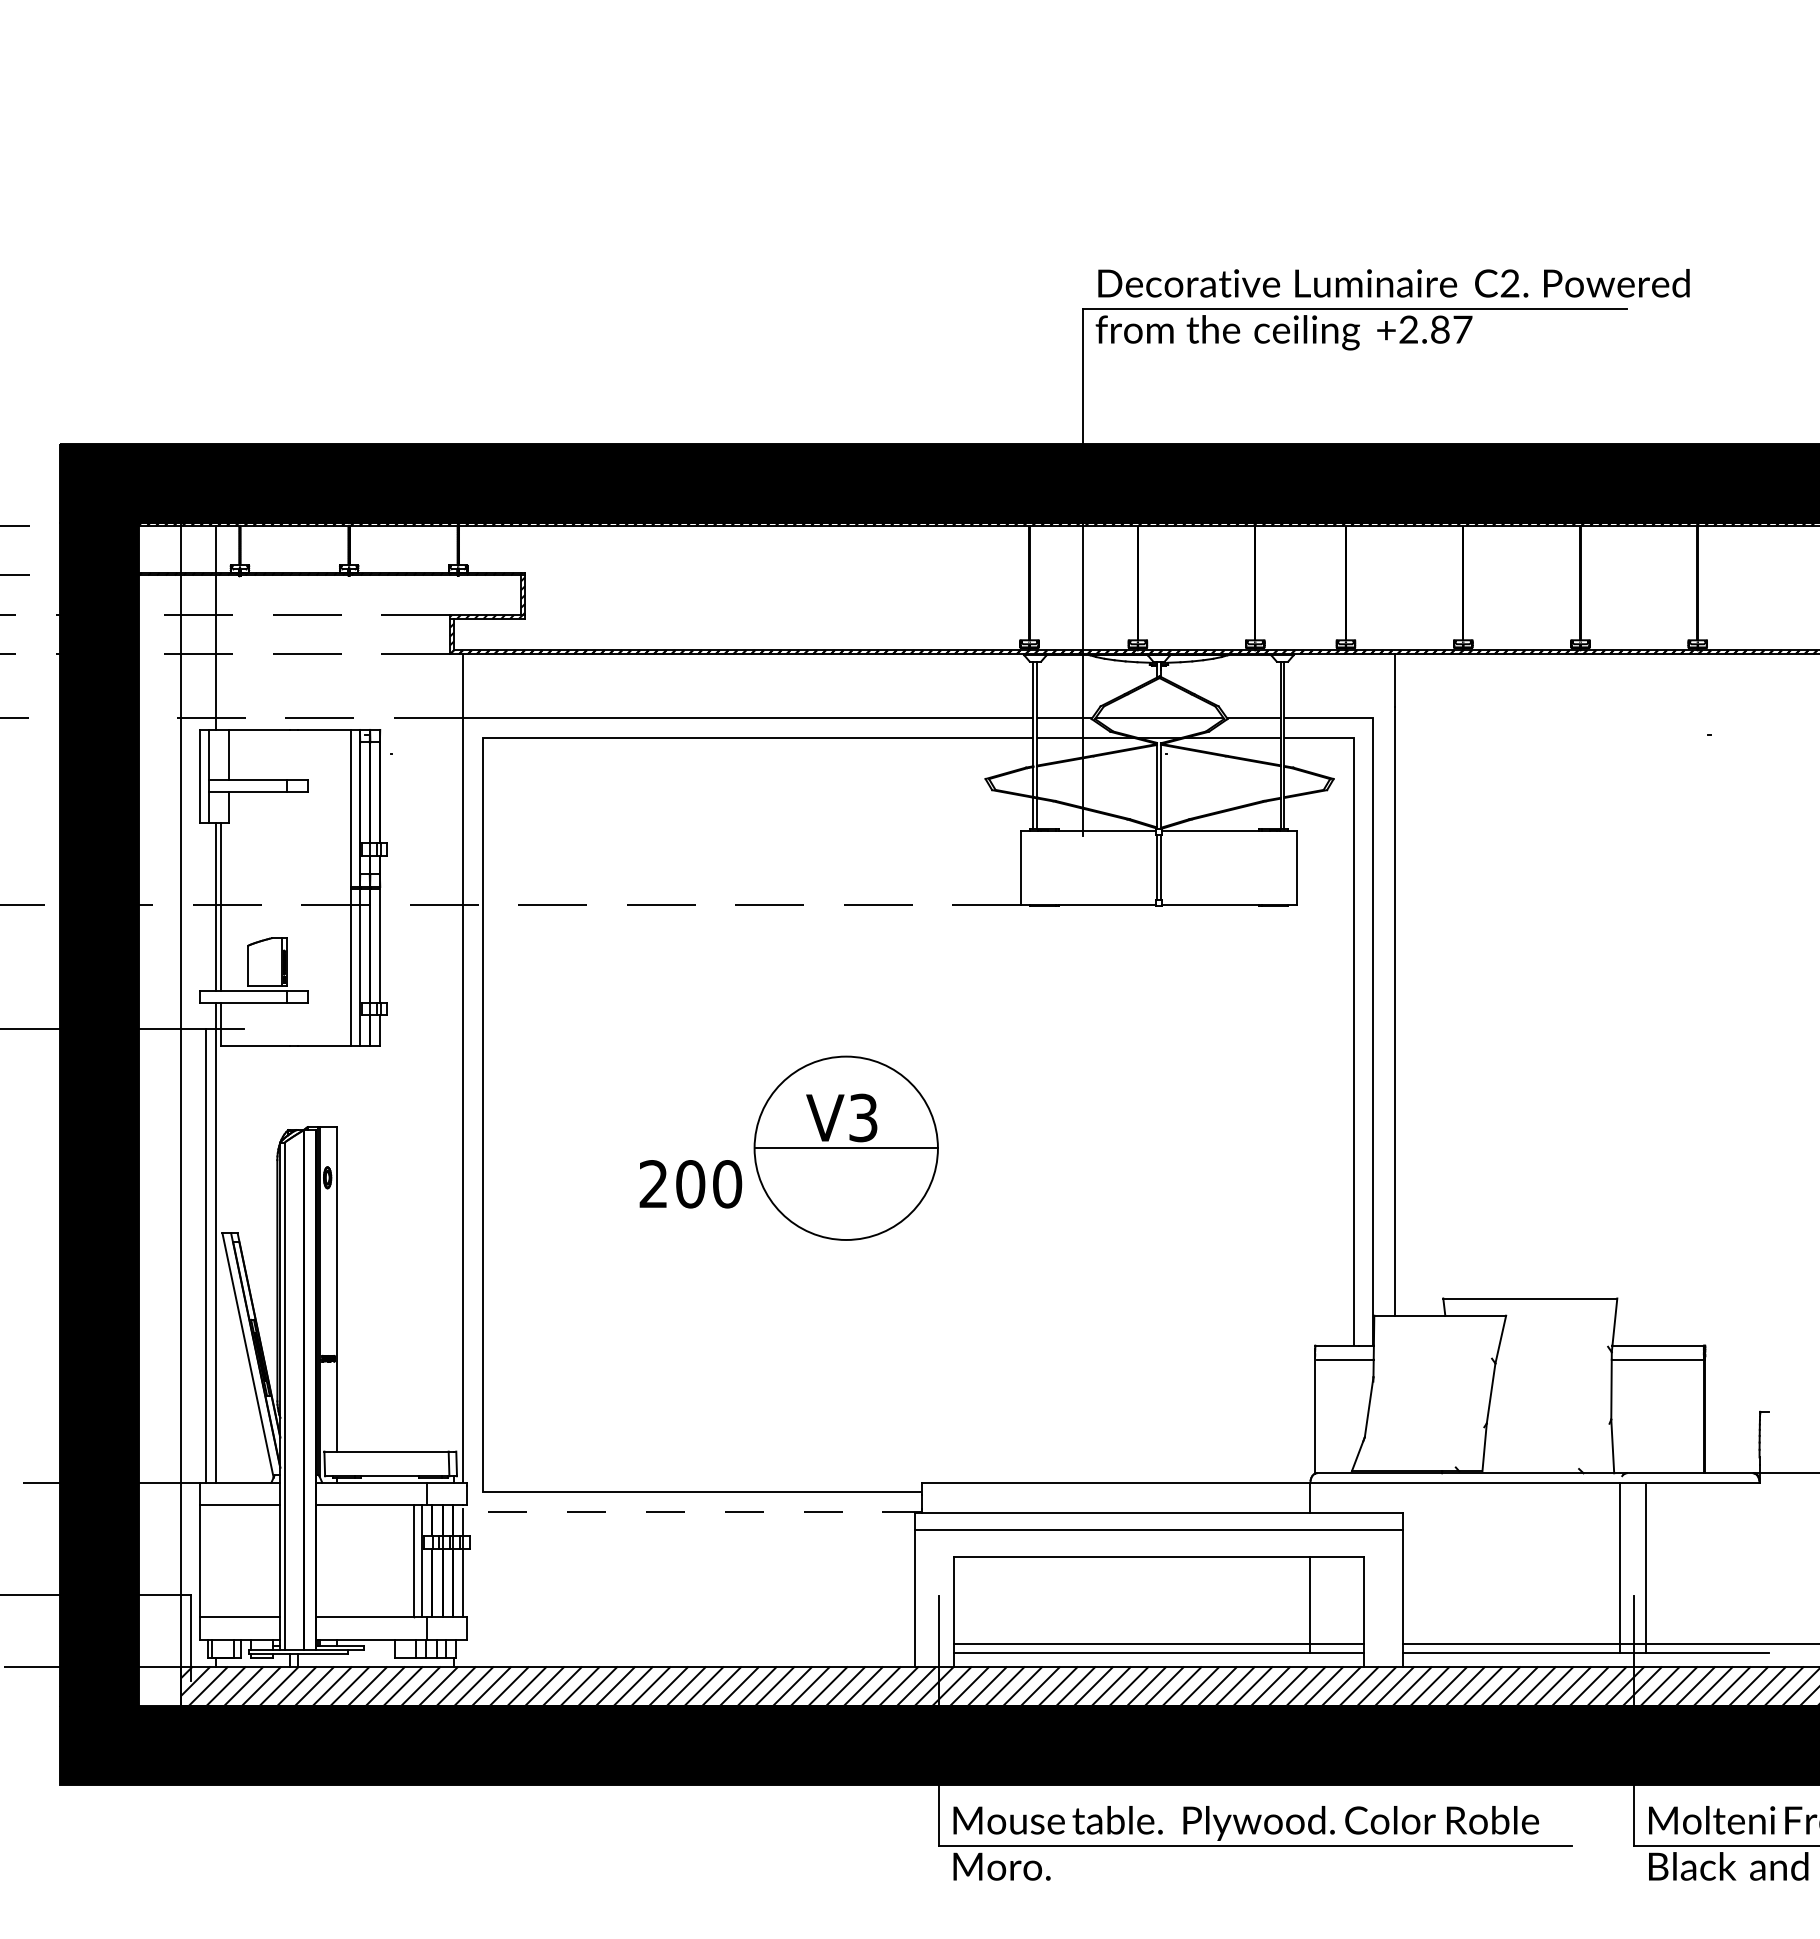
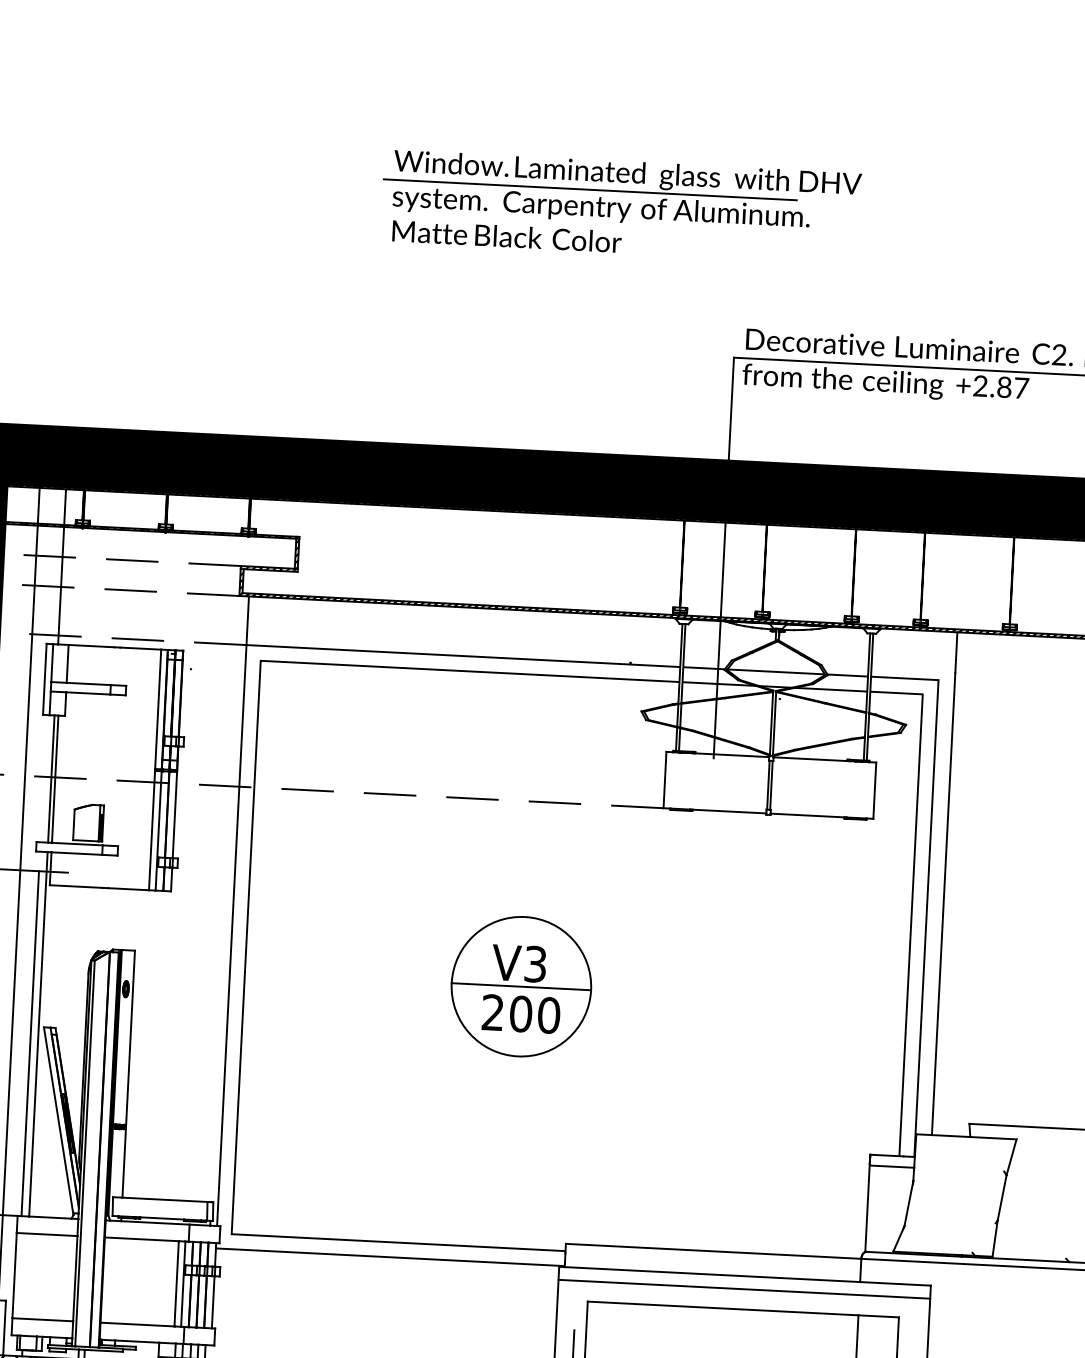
part: (925, 118) -> (621, 206), added
text: (690, 1184) -> (520, 1014), moved
line: (687, 1512) -> (386, 1257), dashed -> solid

